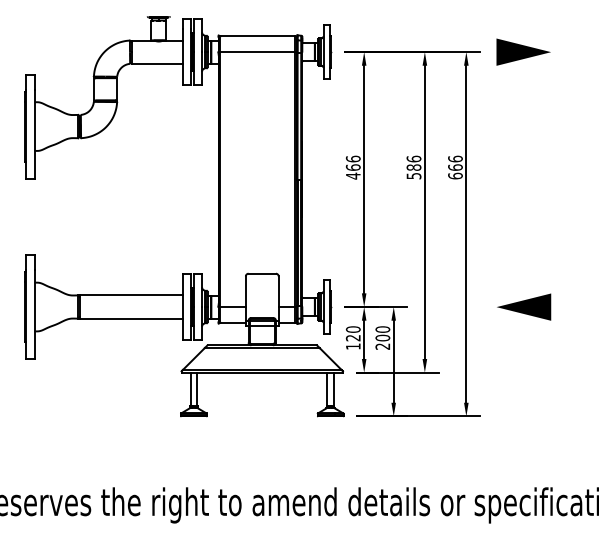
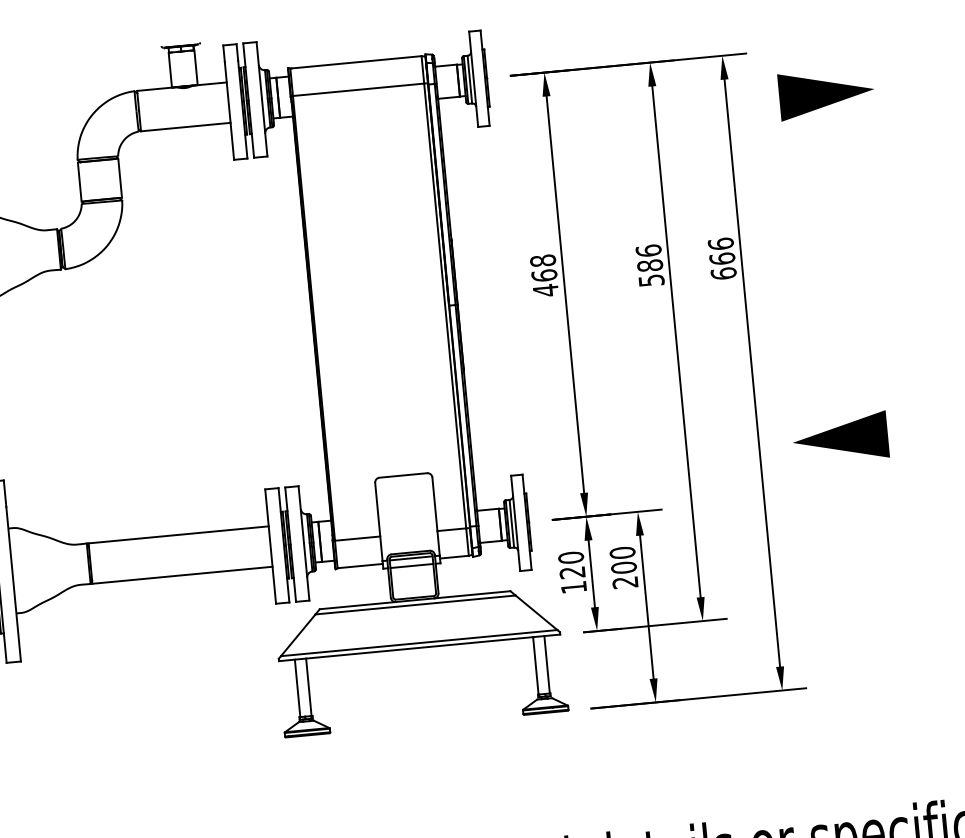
line: (523, 51) -> (826, 92), moved
text: (352, 158) -> (541, 259), 466 -> 468
line: (524, 306) -> (841, 437), moved

